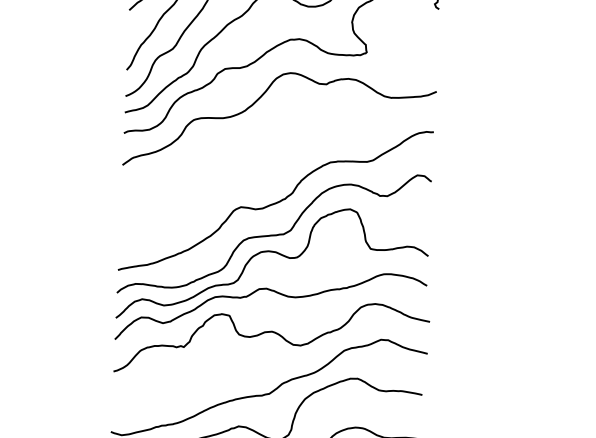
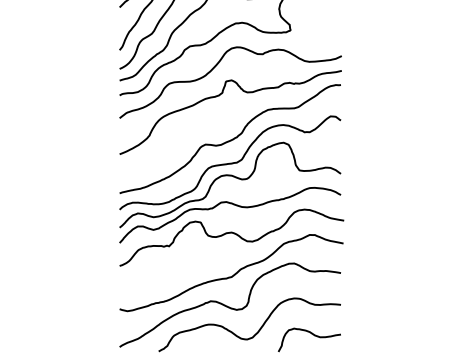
curve: (263, 140) -> (219, 96), added

